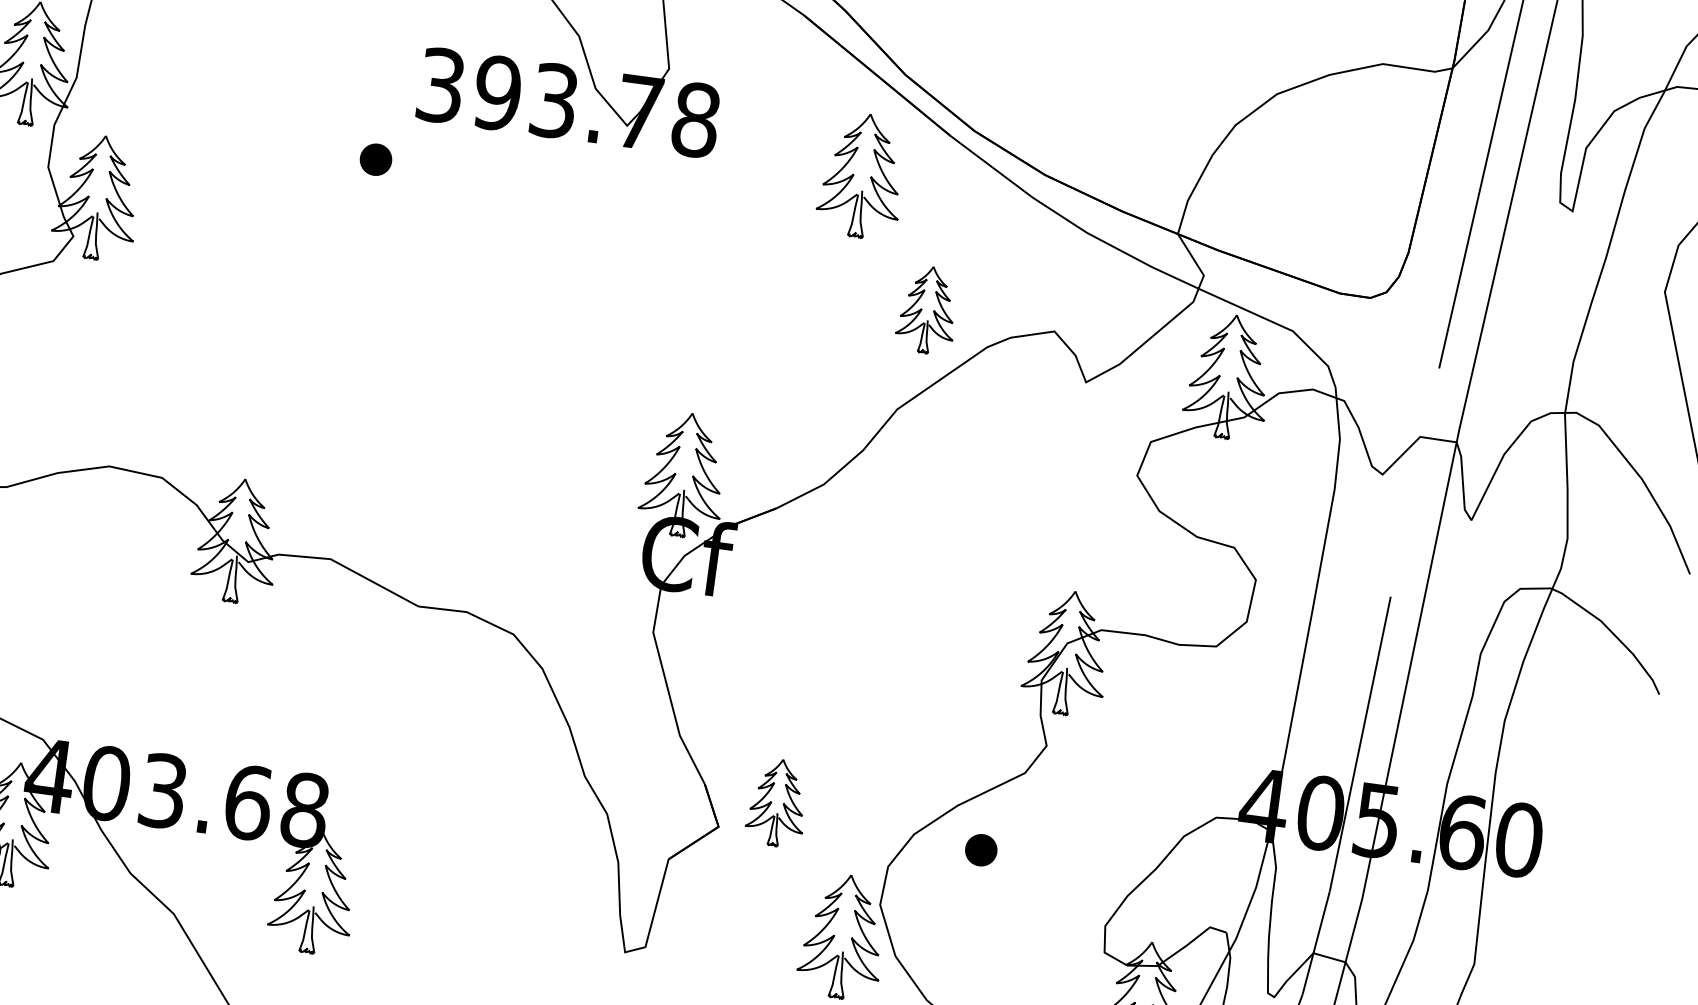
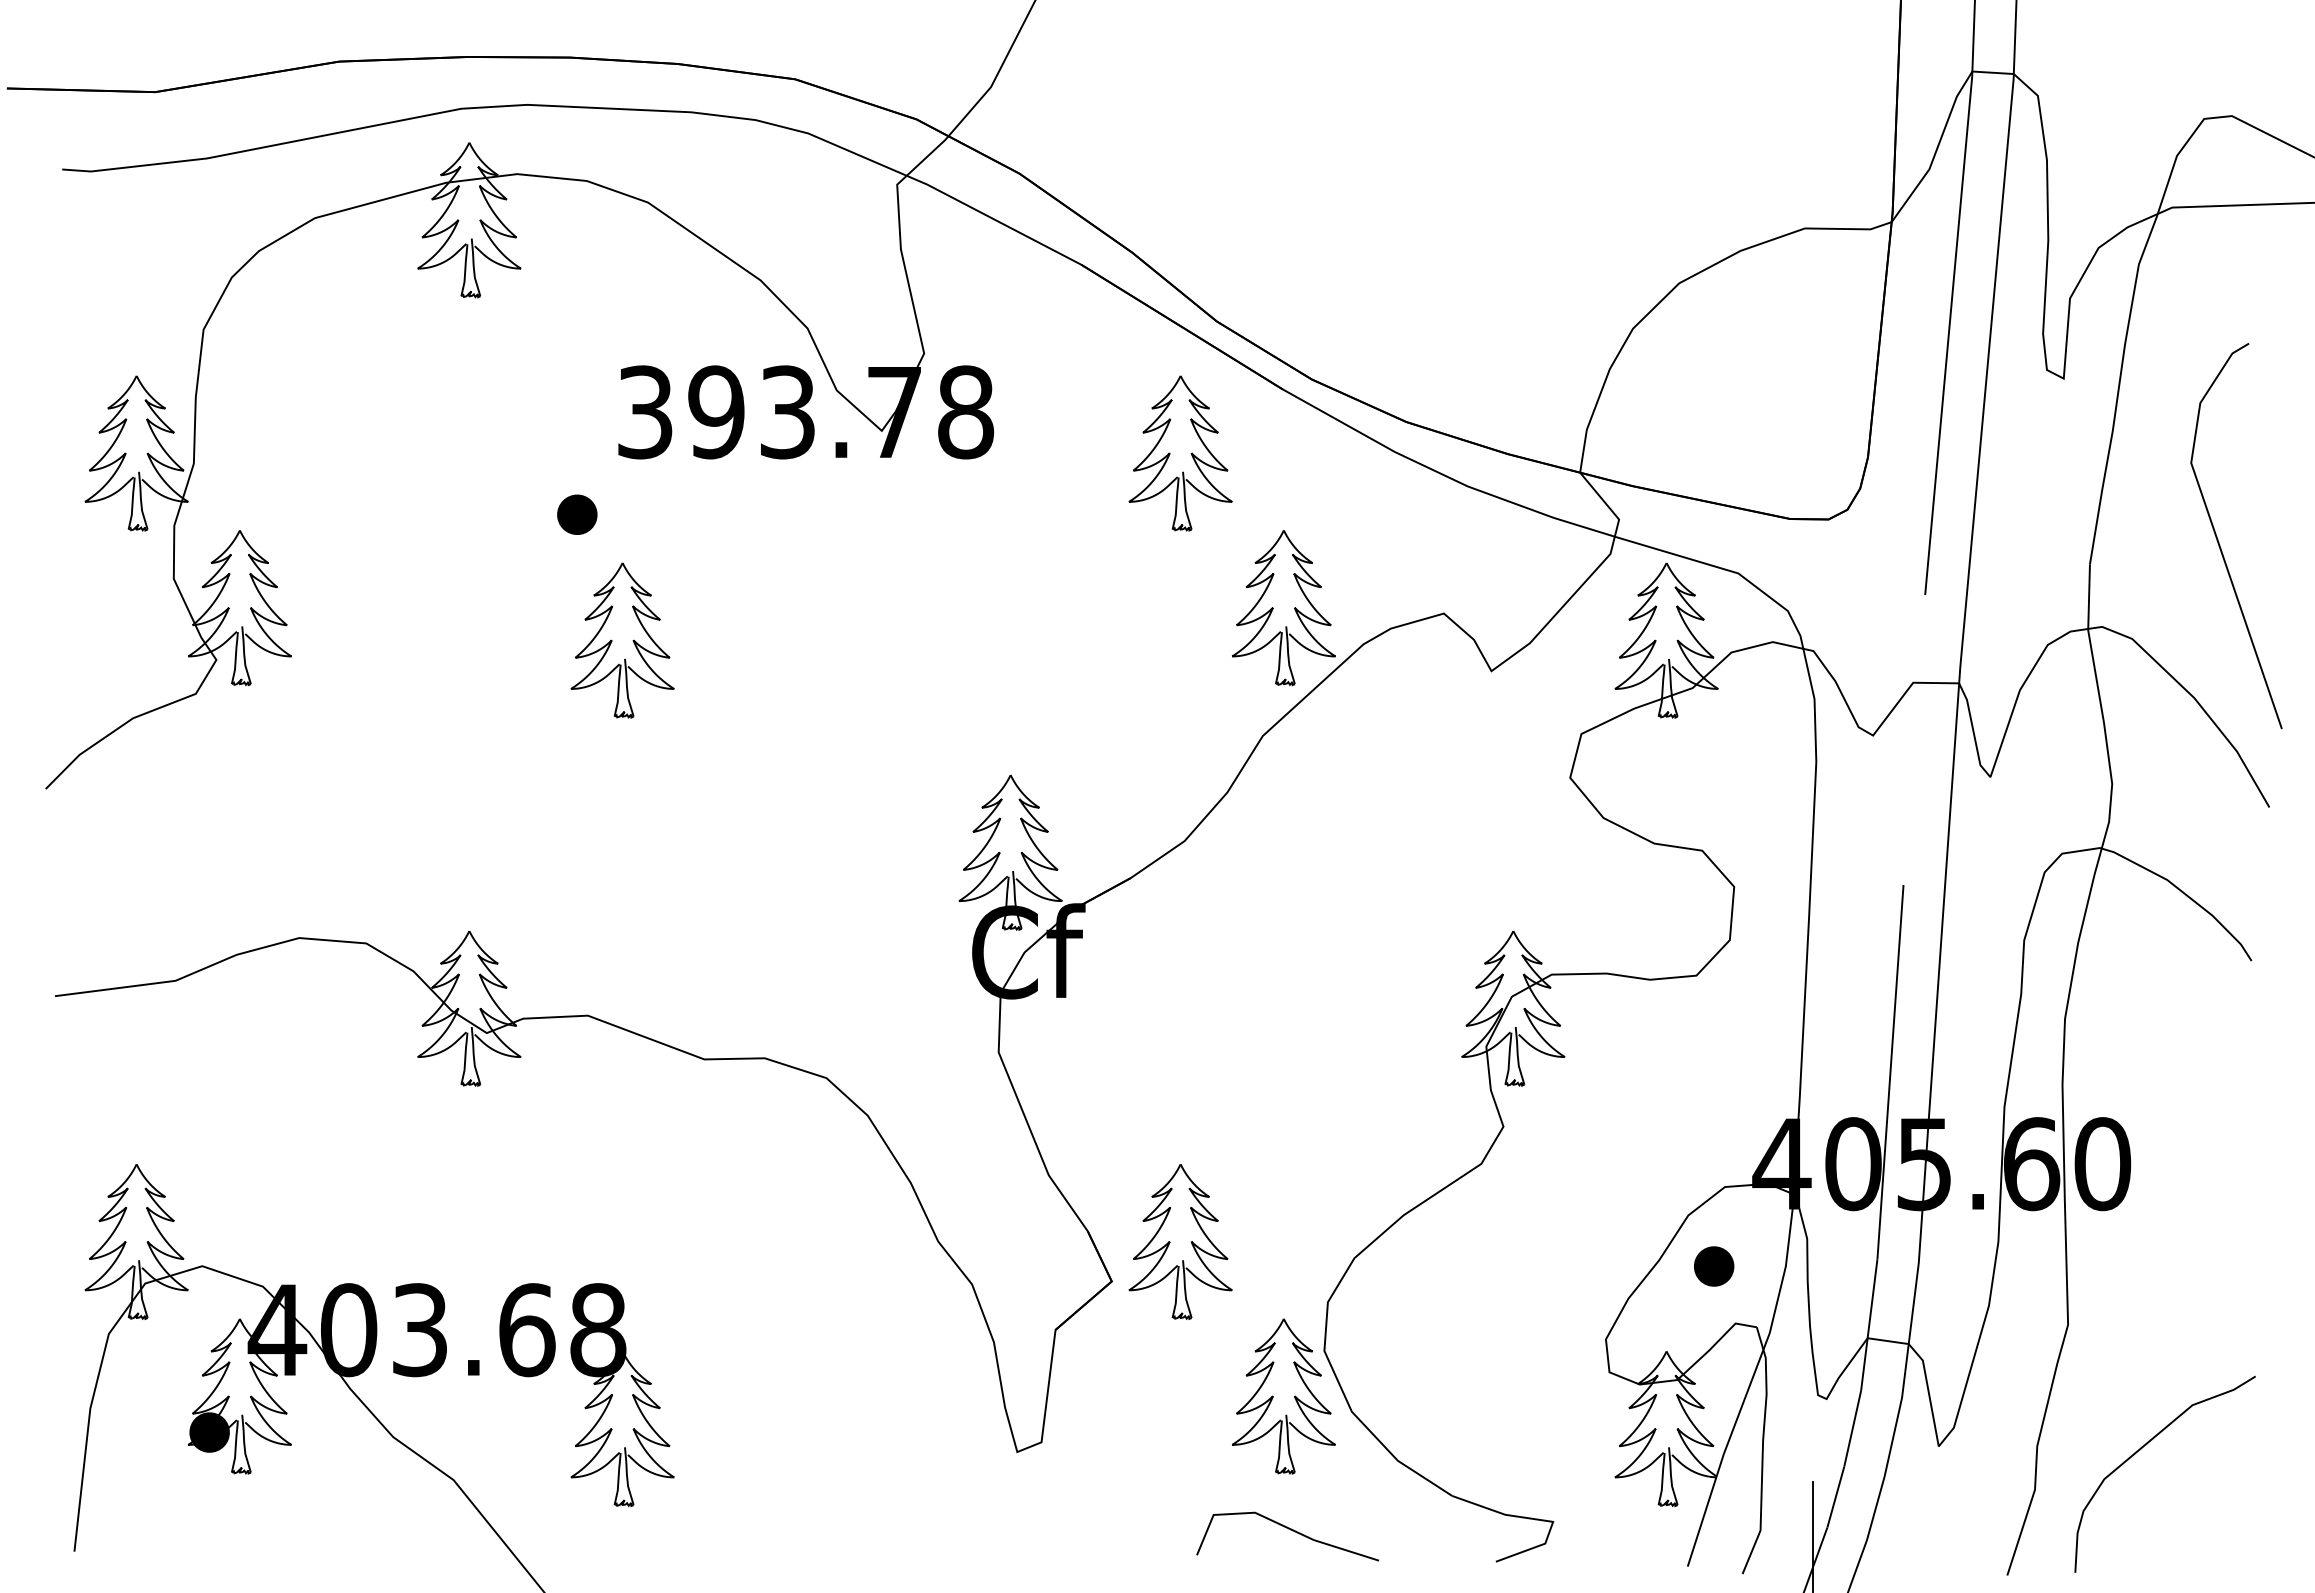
part: (398, 264) -> (622, 640), added
part: (927, 310) -> (1283, 608), size x1.43
part: (777, 802) -> (1180, 1241), size x1.43
part: (981, 850) -> (1714, 1266), moved

